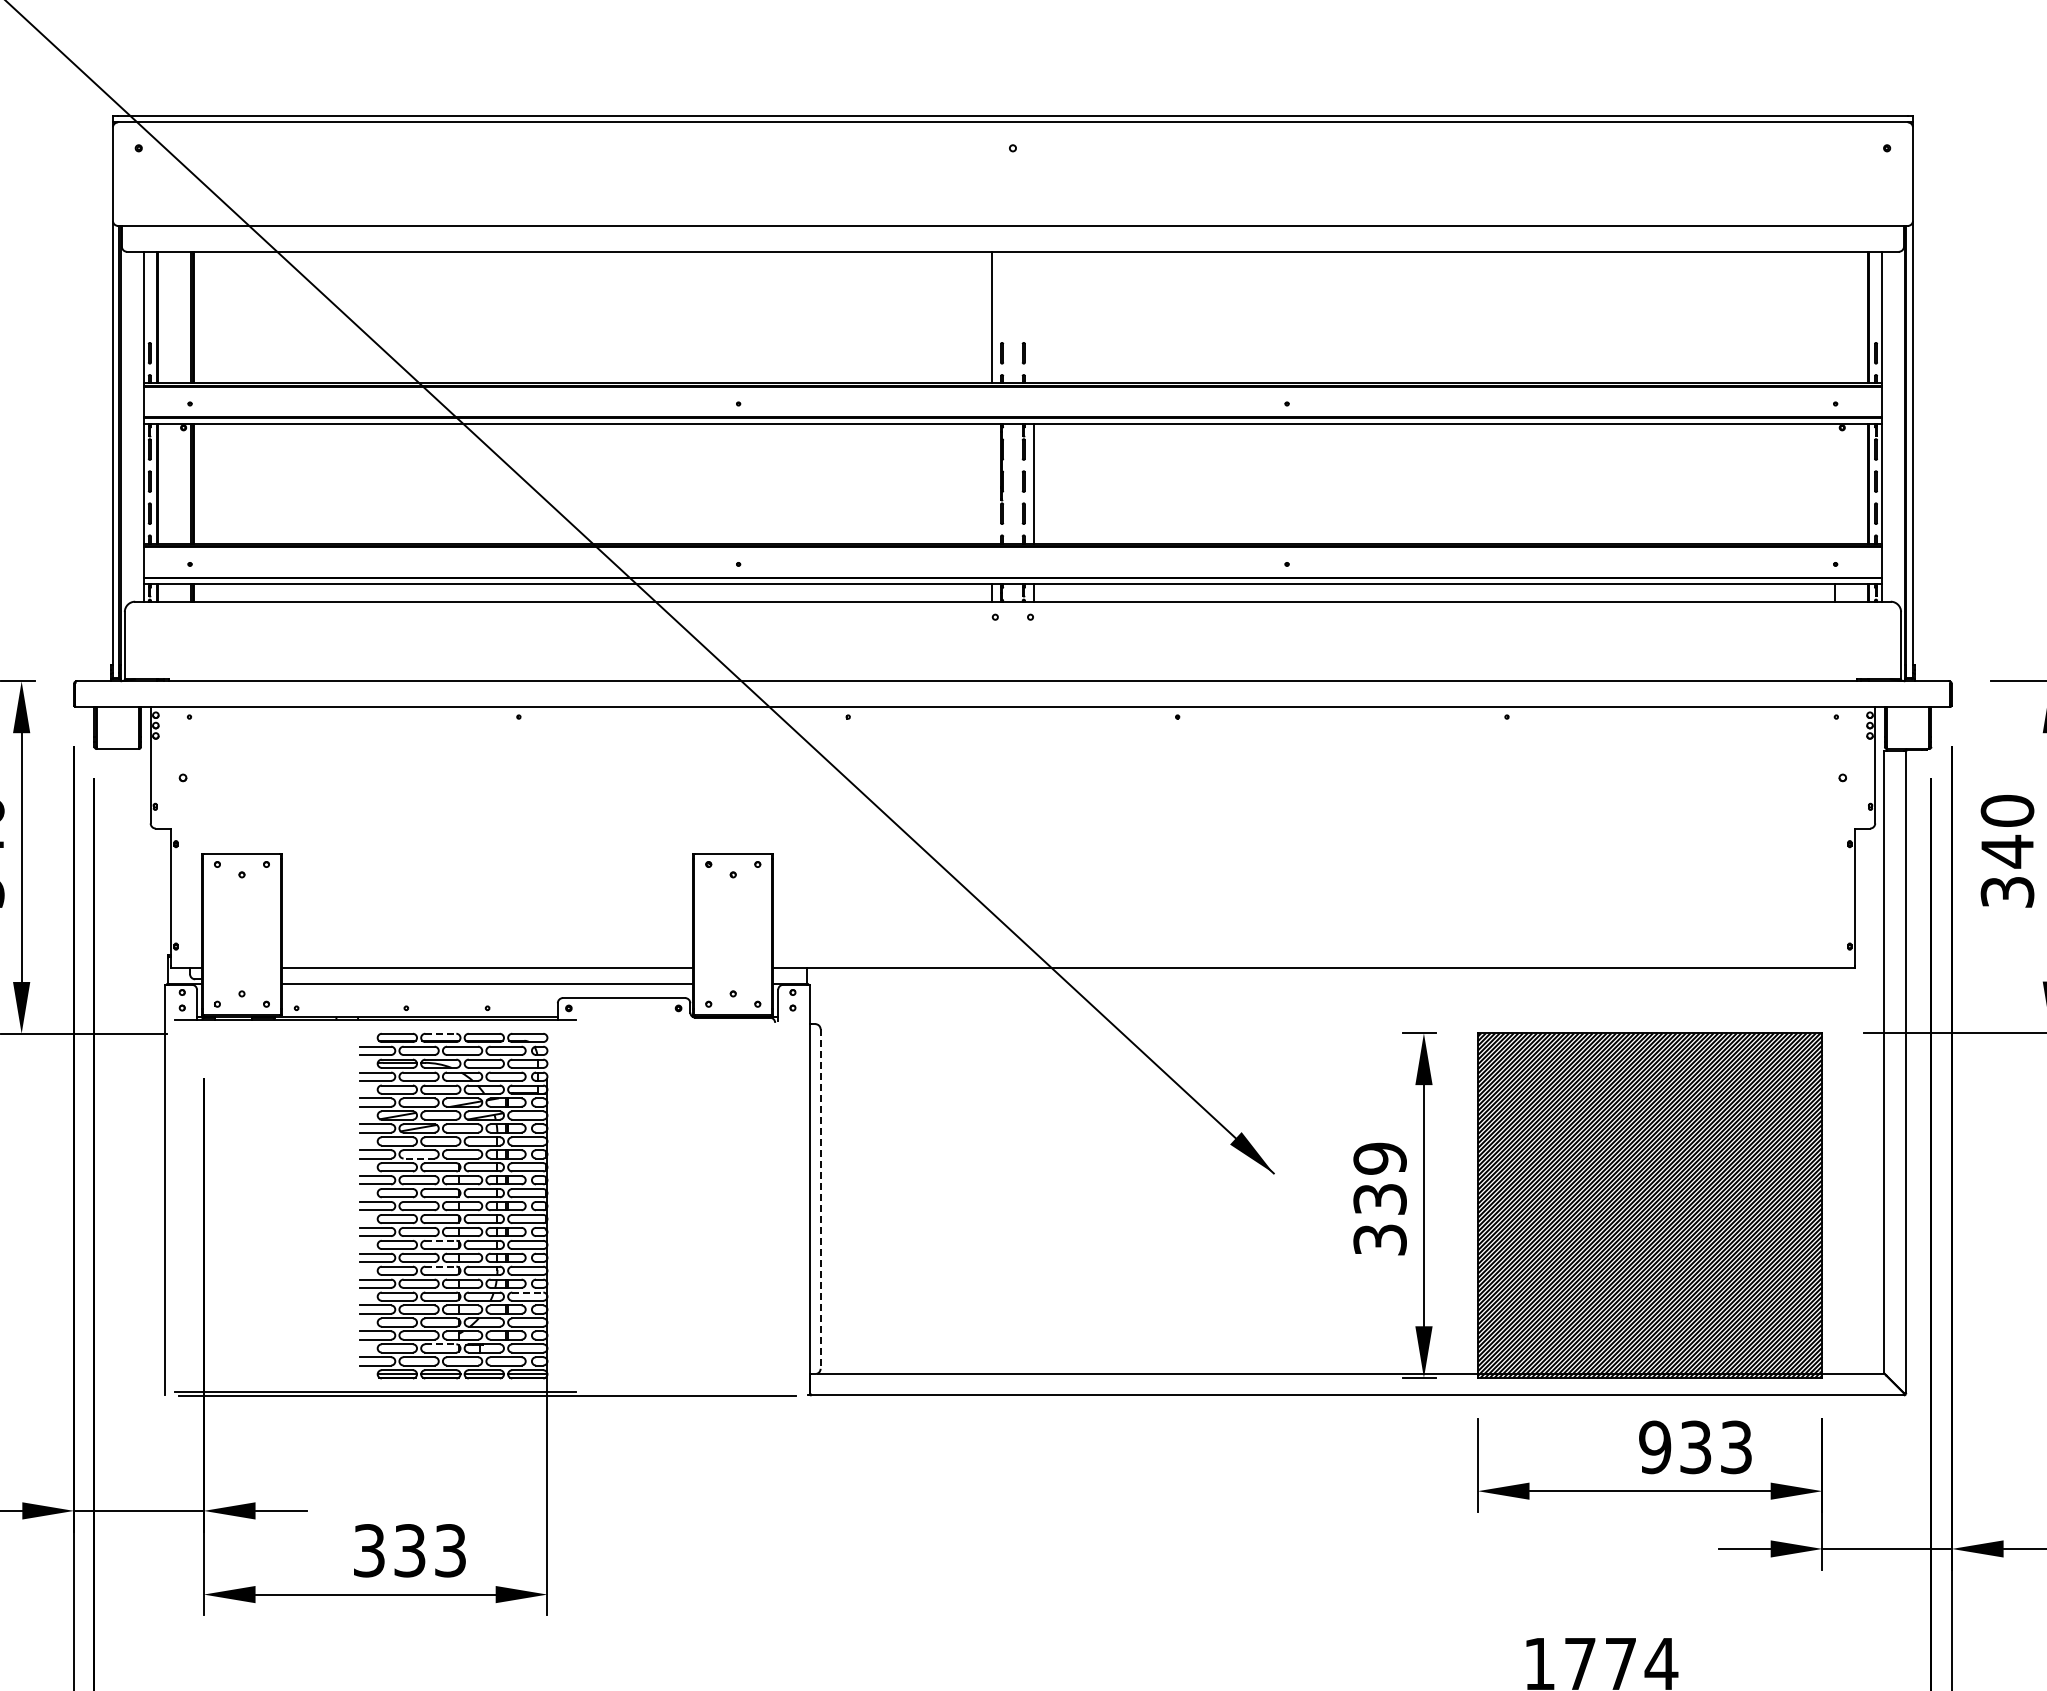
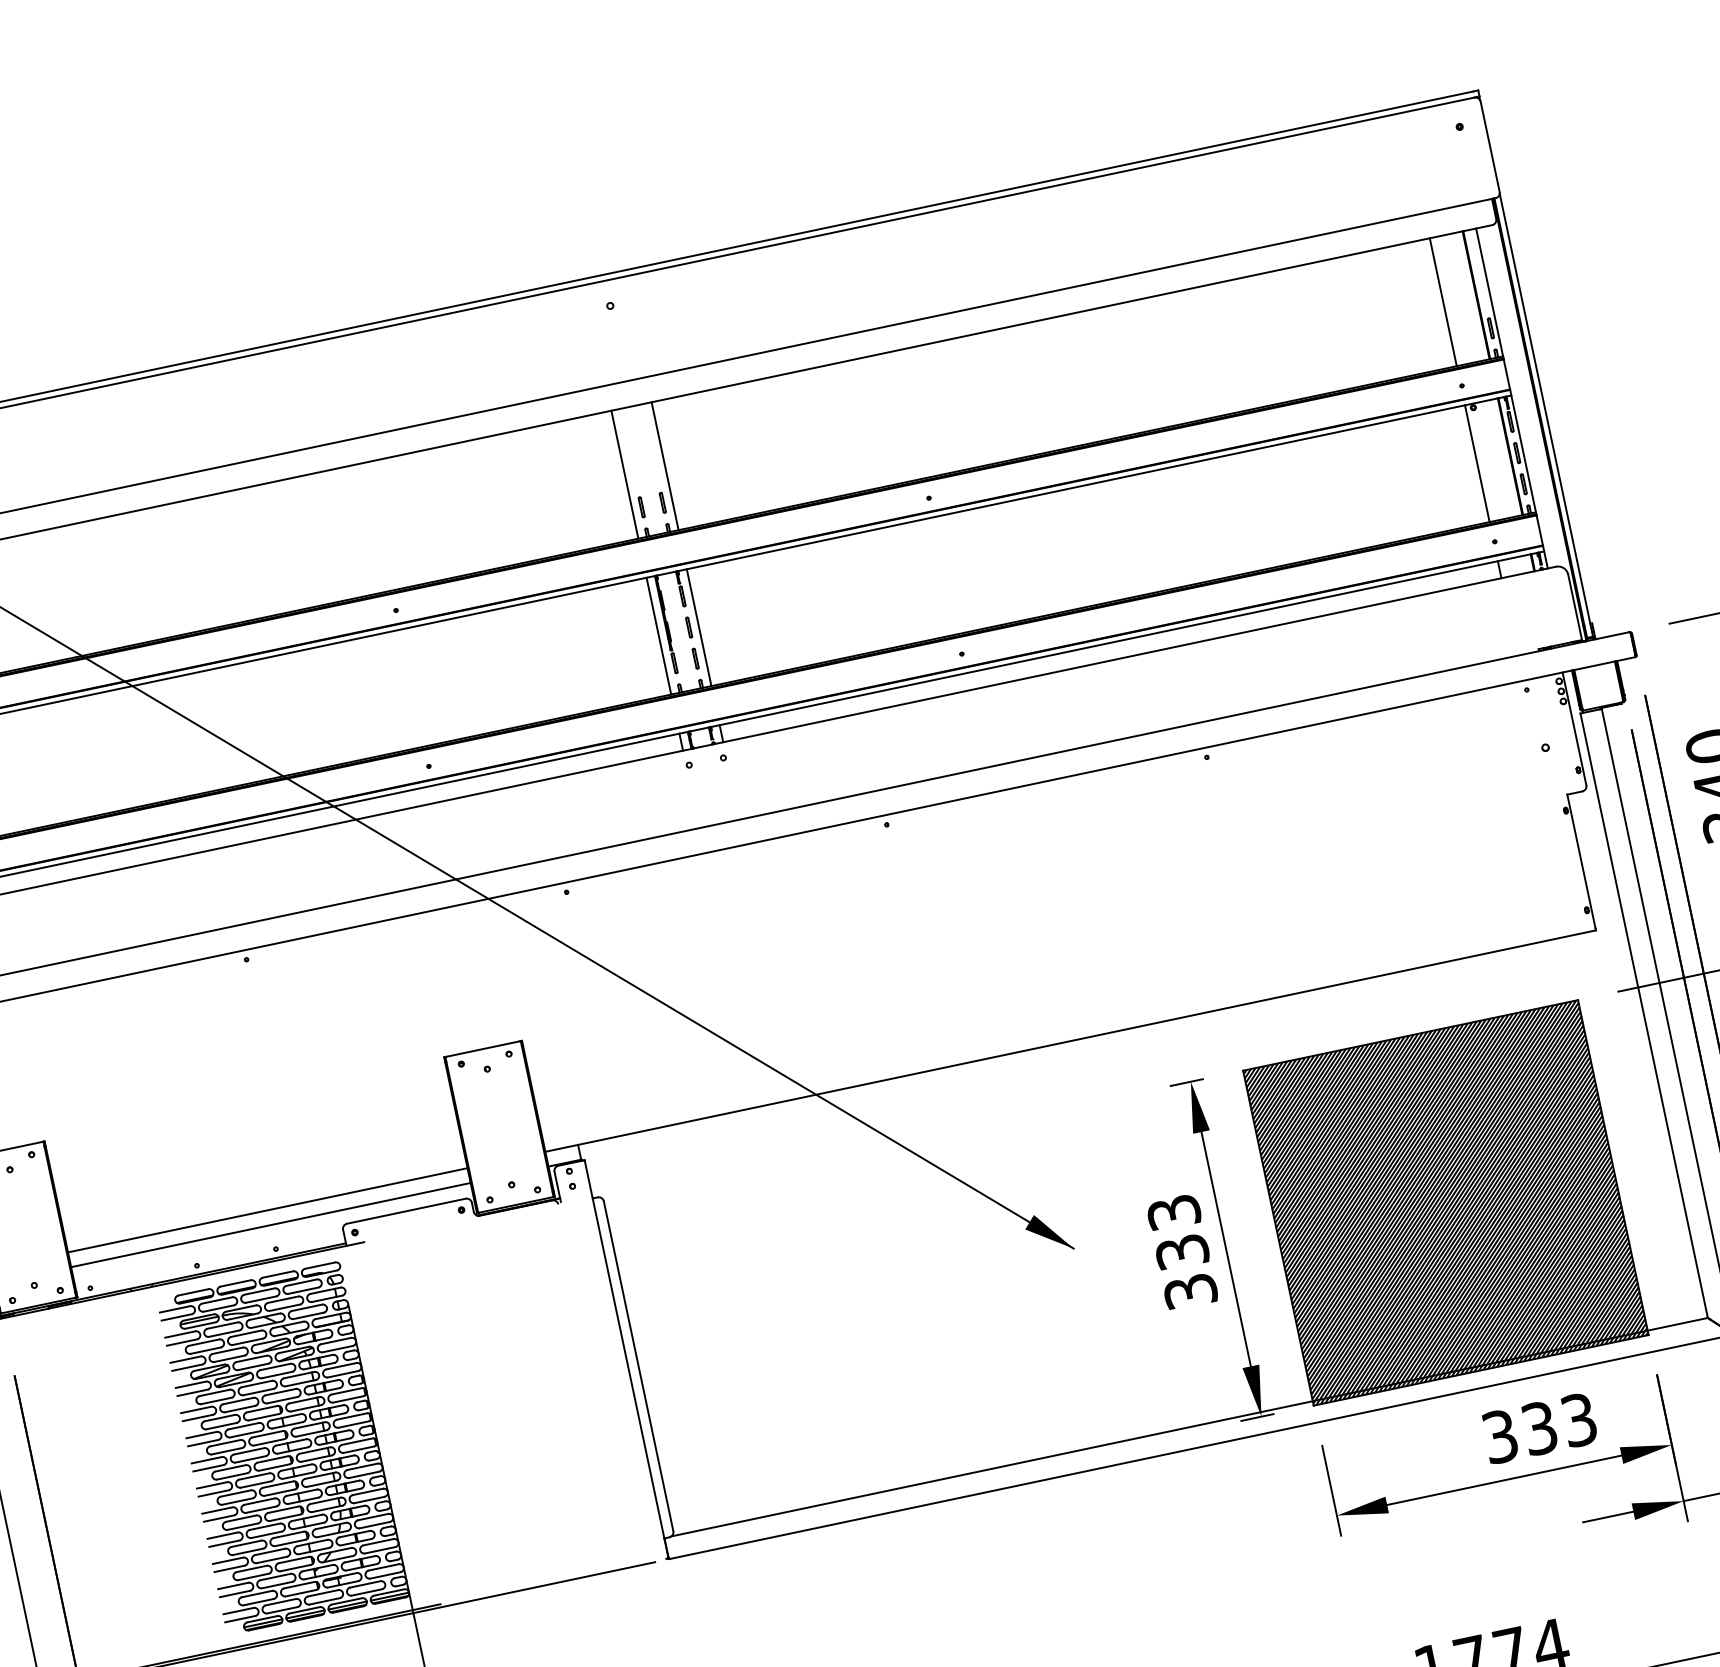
line: (1033, 317) -> (664, 466), added
line: (1834, 317) -> (1443, 302), added
line: (992, 483) -> (659, 635), added
line: (1834, 483) -> (1477, 463), added
line: (440, 1033) -> (235, 1283), dashed -> solid
line: (419, 1158) -> (240, 1409), dashed -> solid
text: (1379, 1158) -> (1173, 1212), 339 -> 333
line: (820, 1199) -> (638, 1366), dashed -> solid
line: (440, 1240) -> (277, 1484), dashed -> solid
line: (440, 1266) -> (283, 1509), dashed -> solid
line: (527, 1292) -> (372, 1517), dashed -> solid
line: (440, 1344) -> (299, 1585), dashed -> solid
text: (1655, 1447) -> (1500, 1436), 933 -> 333

